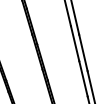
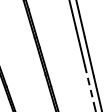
line: (83, 79) -> (89, 85), solid -> dashed

